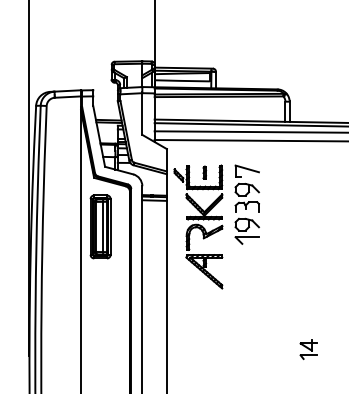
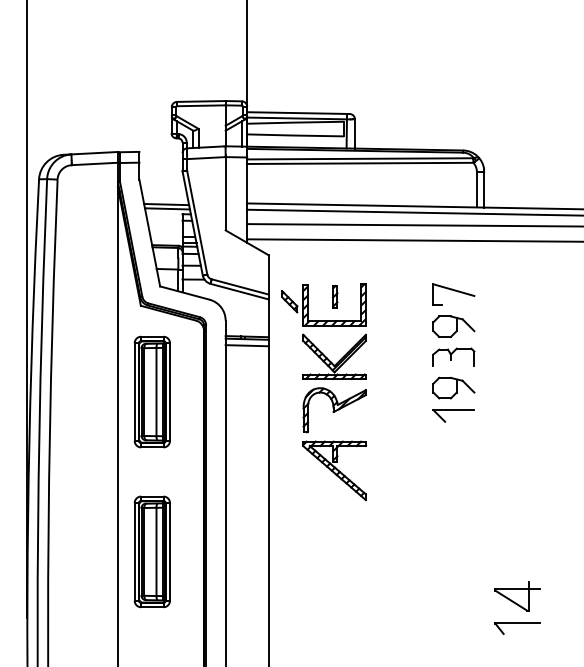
part: (246, 204) -> (452, 352), moved
part: (100, 317) -> (152, 551), added
part: (308, 349) -> (517, 607), size x1.6

